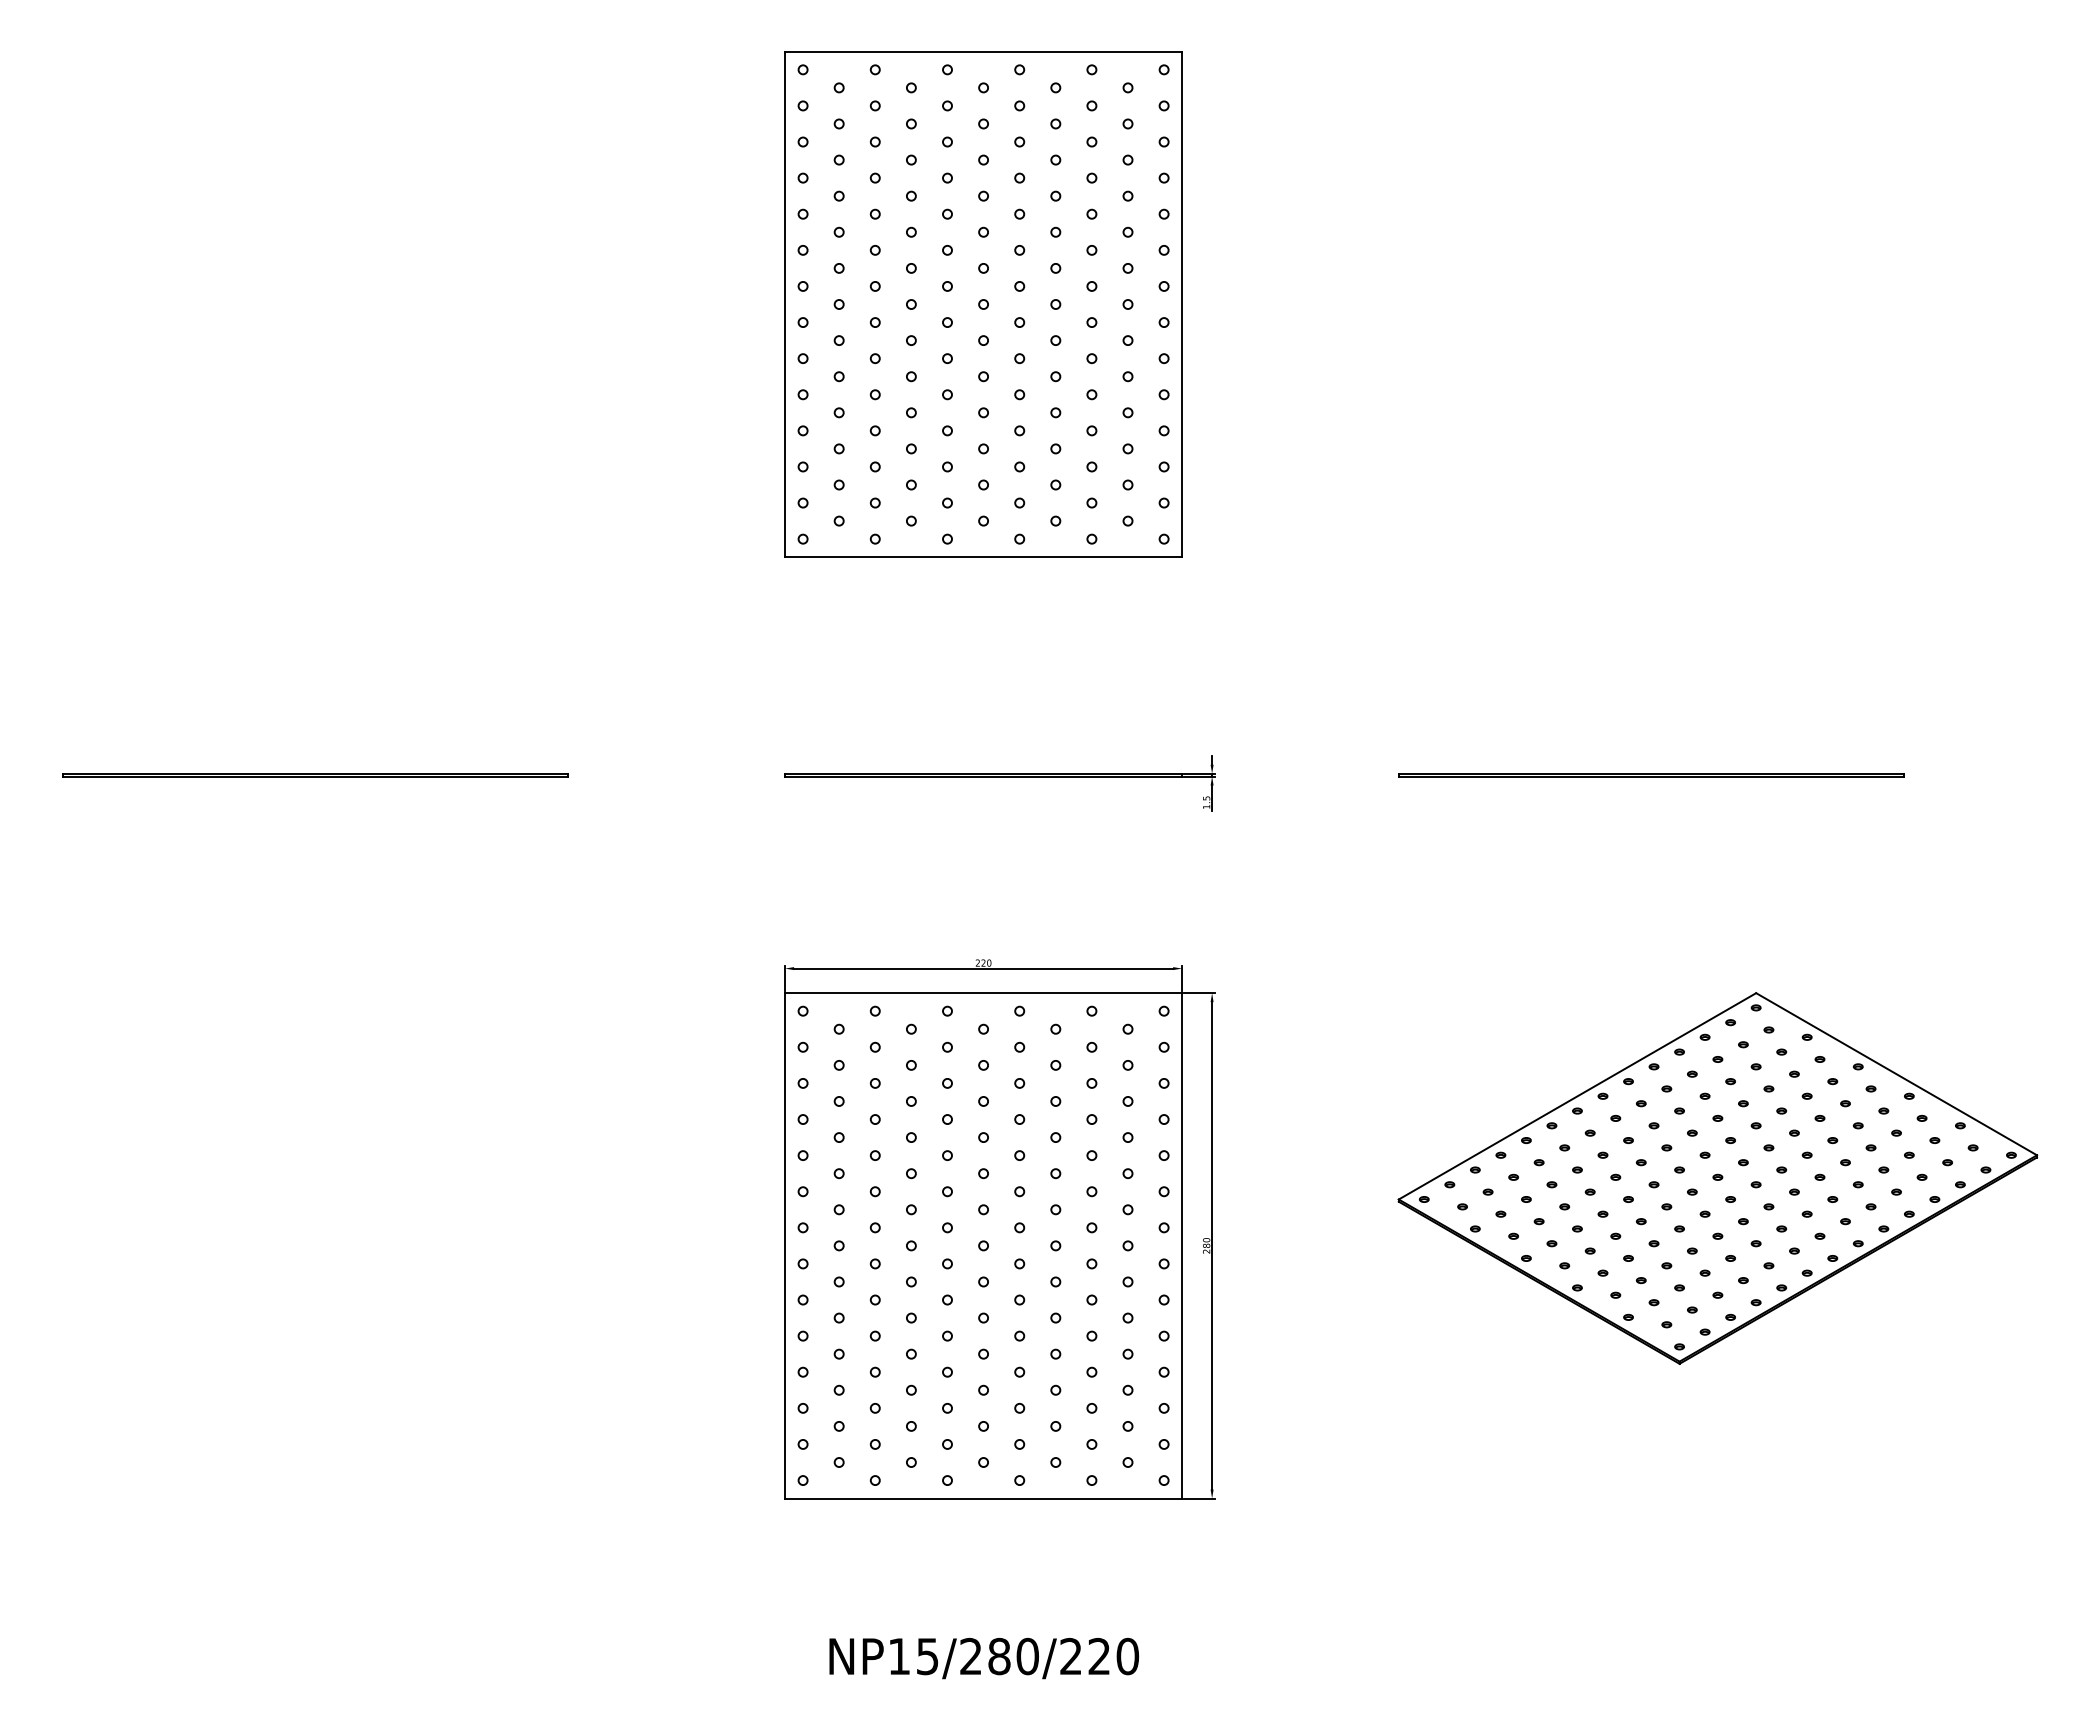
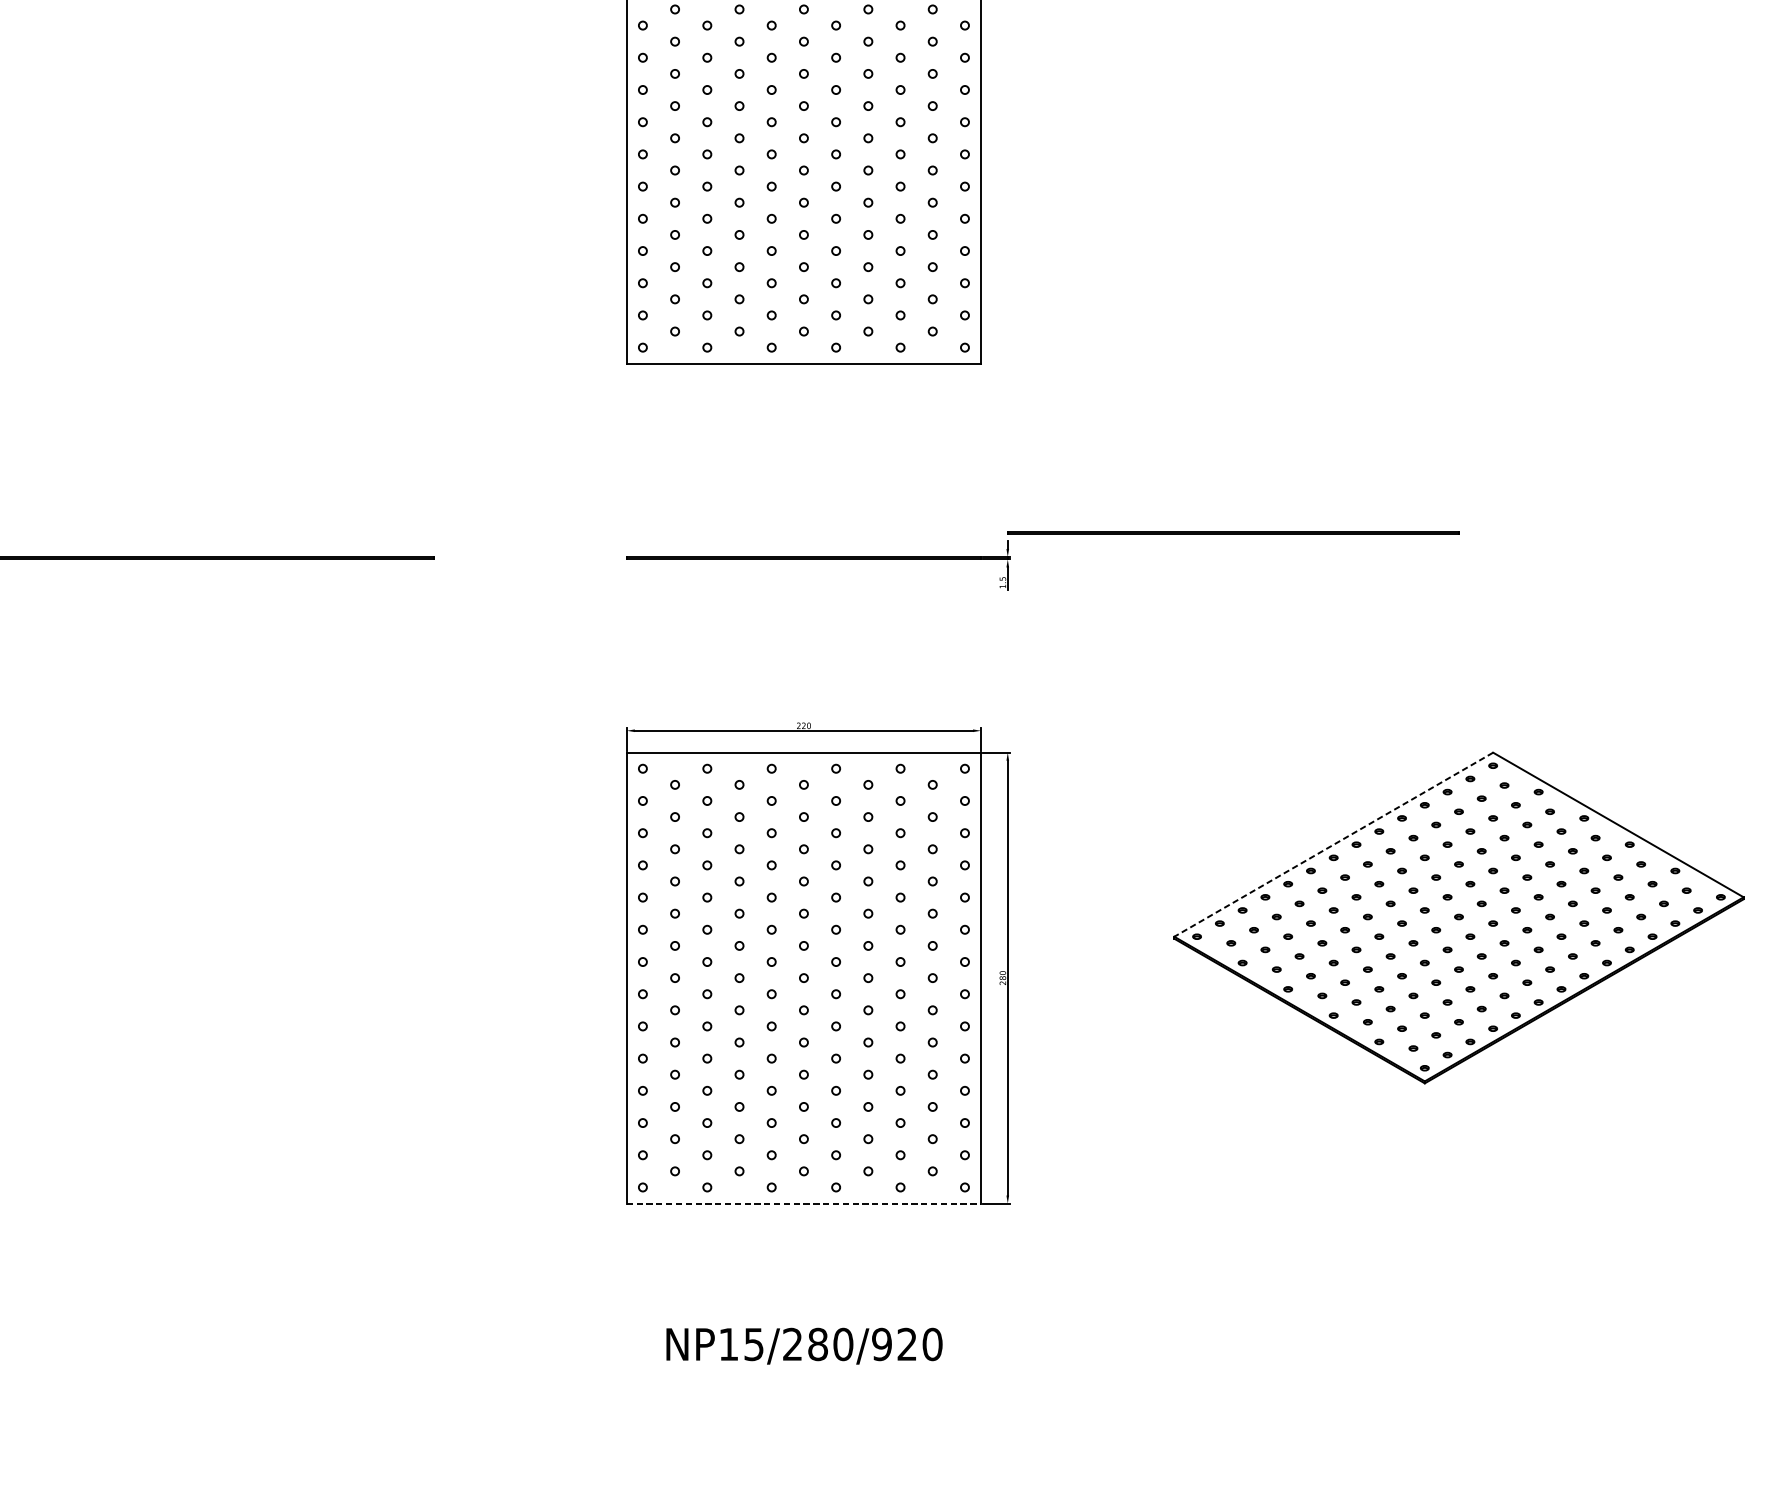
line: (1651, 774) -> (1233, 532), moved
line: (1577, 1096) -> (1333, 844), solid -> dashed
line: (983, 1498) -> (803, 1203), solid -> dashed
text: (1070, 1656) -> (881, 1344), NP15/280/220 -> NP15/280/920

